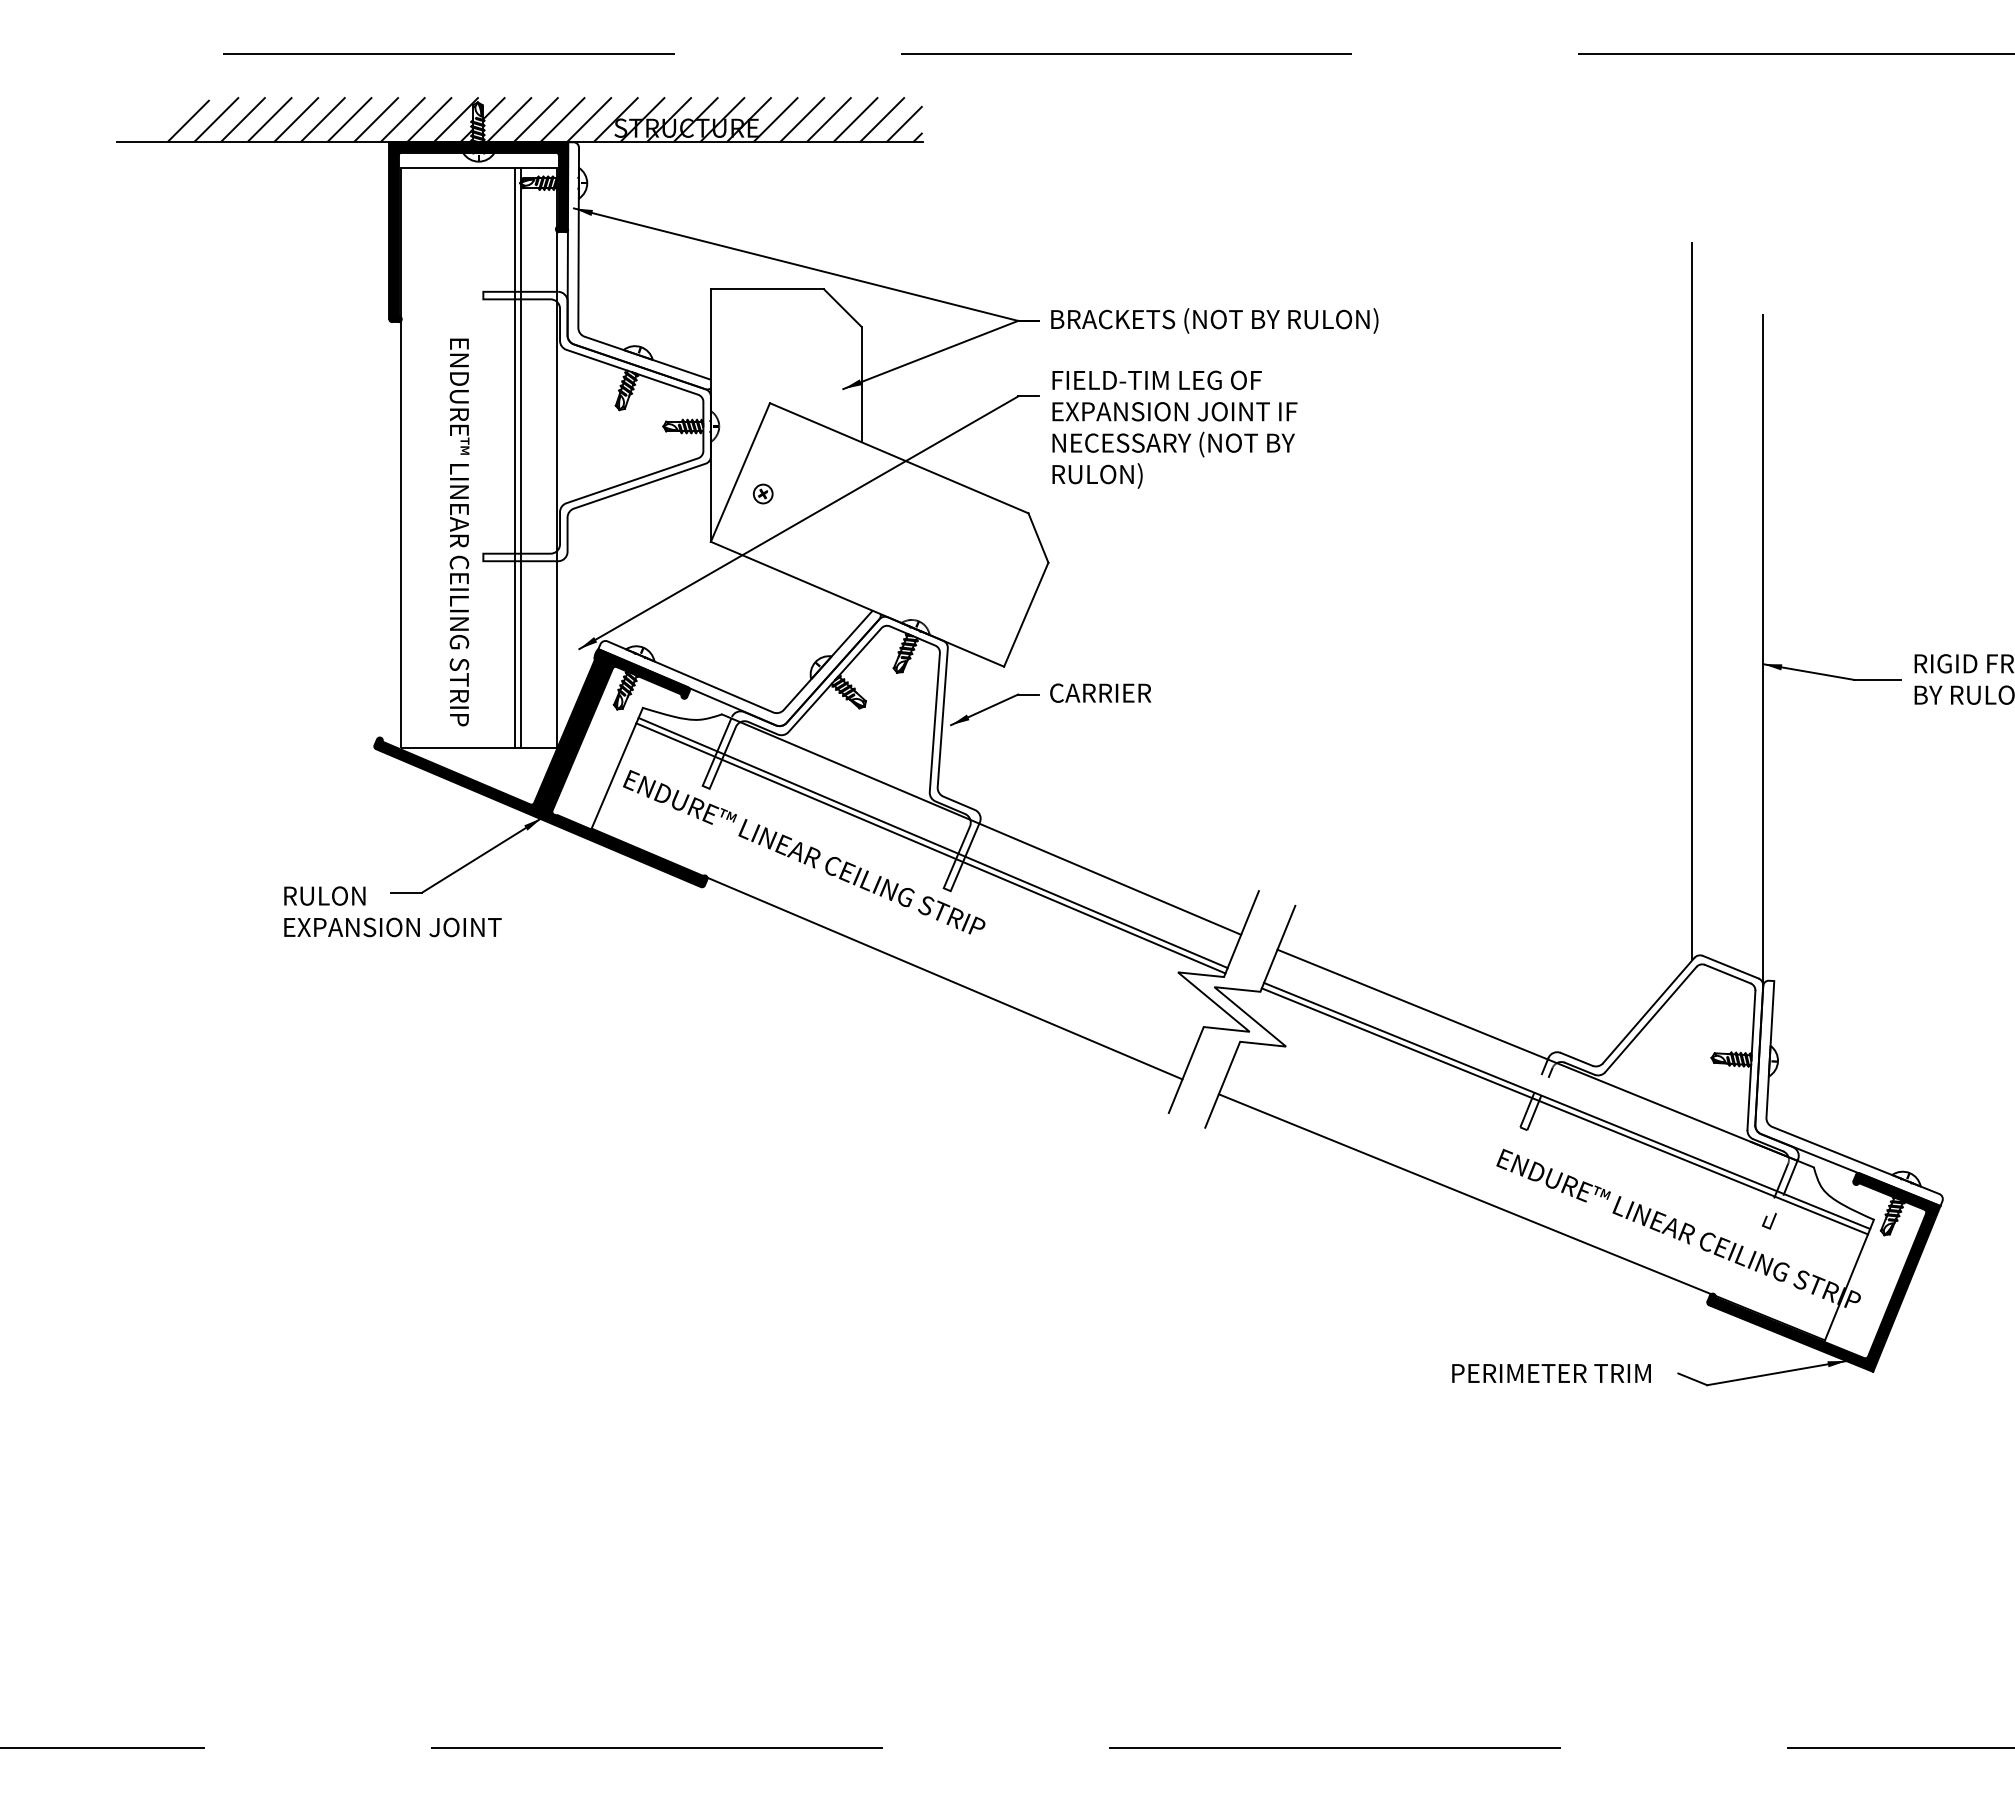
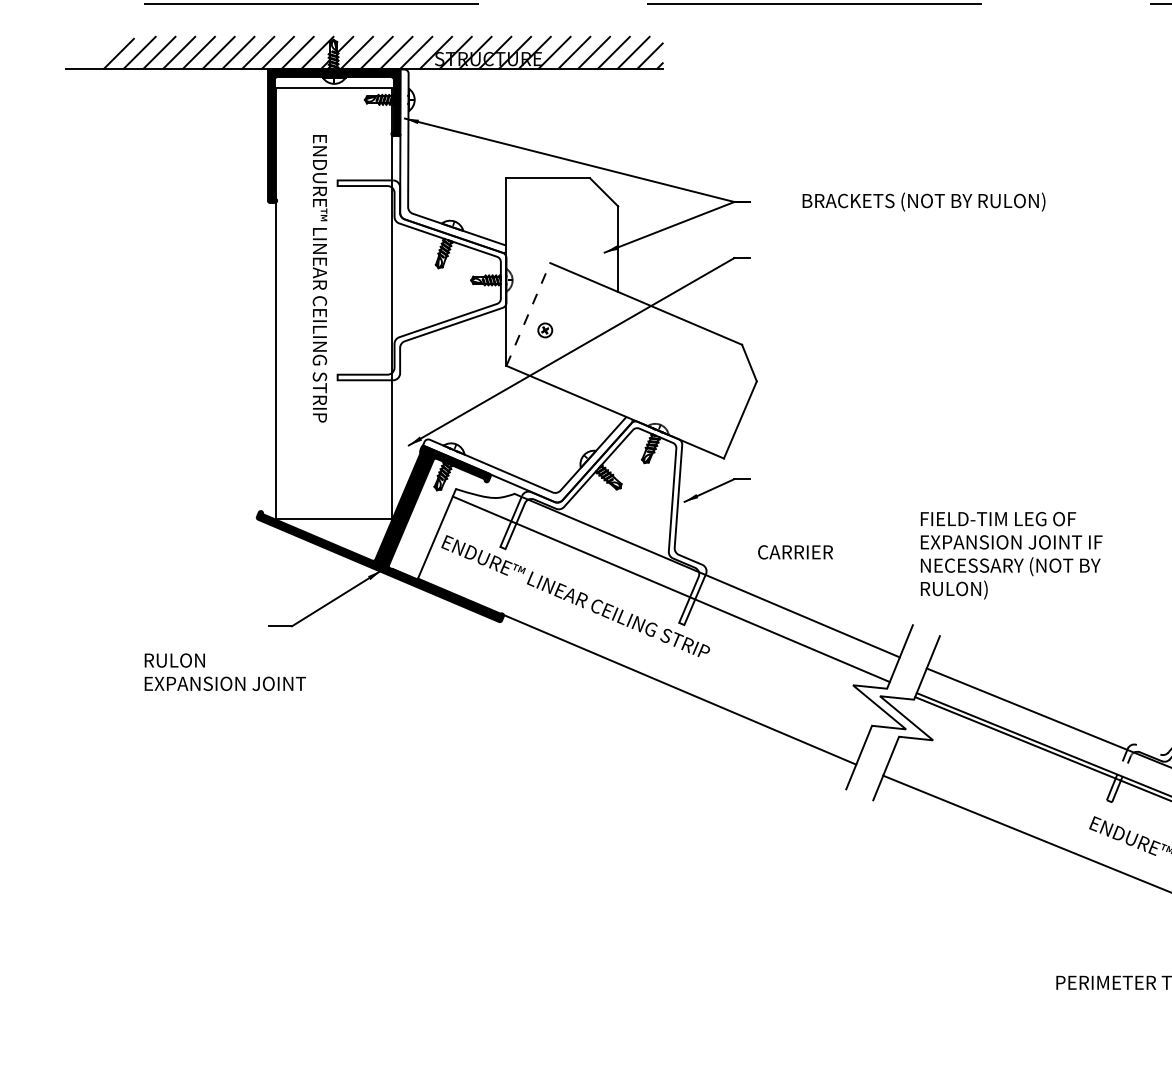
text: (1214, 320) -> (923, 201), moved
text: (1174, 429) -> (1011, 555), moved
line: (514, 457) -> (360, 303), removed
line: (520, 457) -> (365, 303), removed
line: (740, 472) -> (528, 314), solid -> dashed
text: (459, 532) -> (319, 278), moved
text: (1100, 692) -> (795, 551), moved
line: (930, 848) -> (669, 593), removed
text: (392, 911) -> (225, 672), moved
line: (1576, 1058) -> (1148, 749), removed

